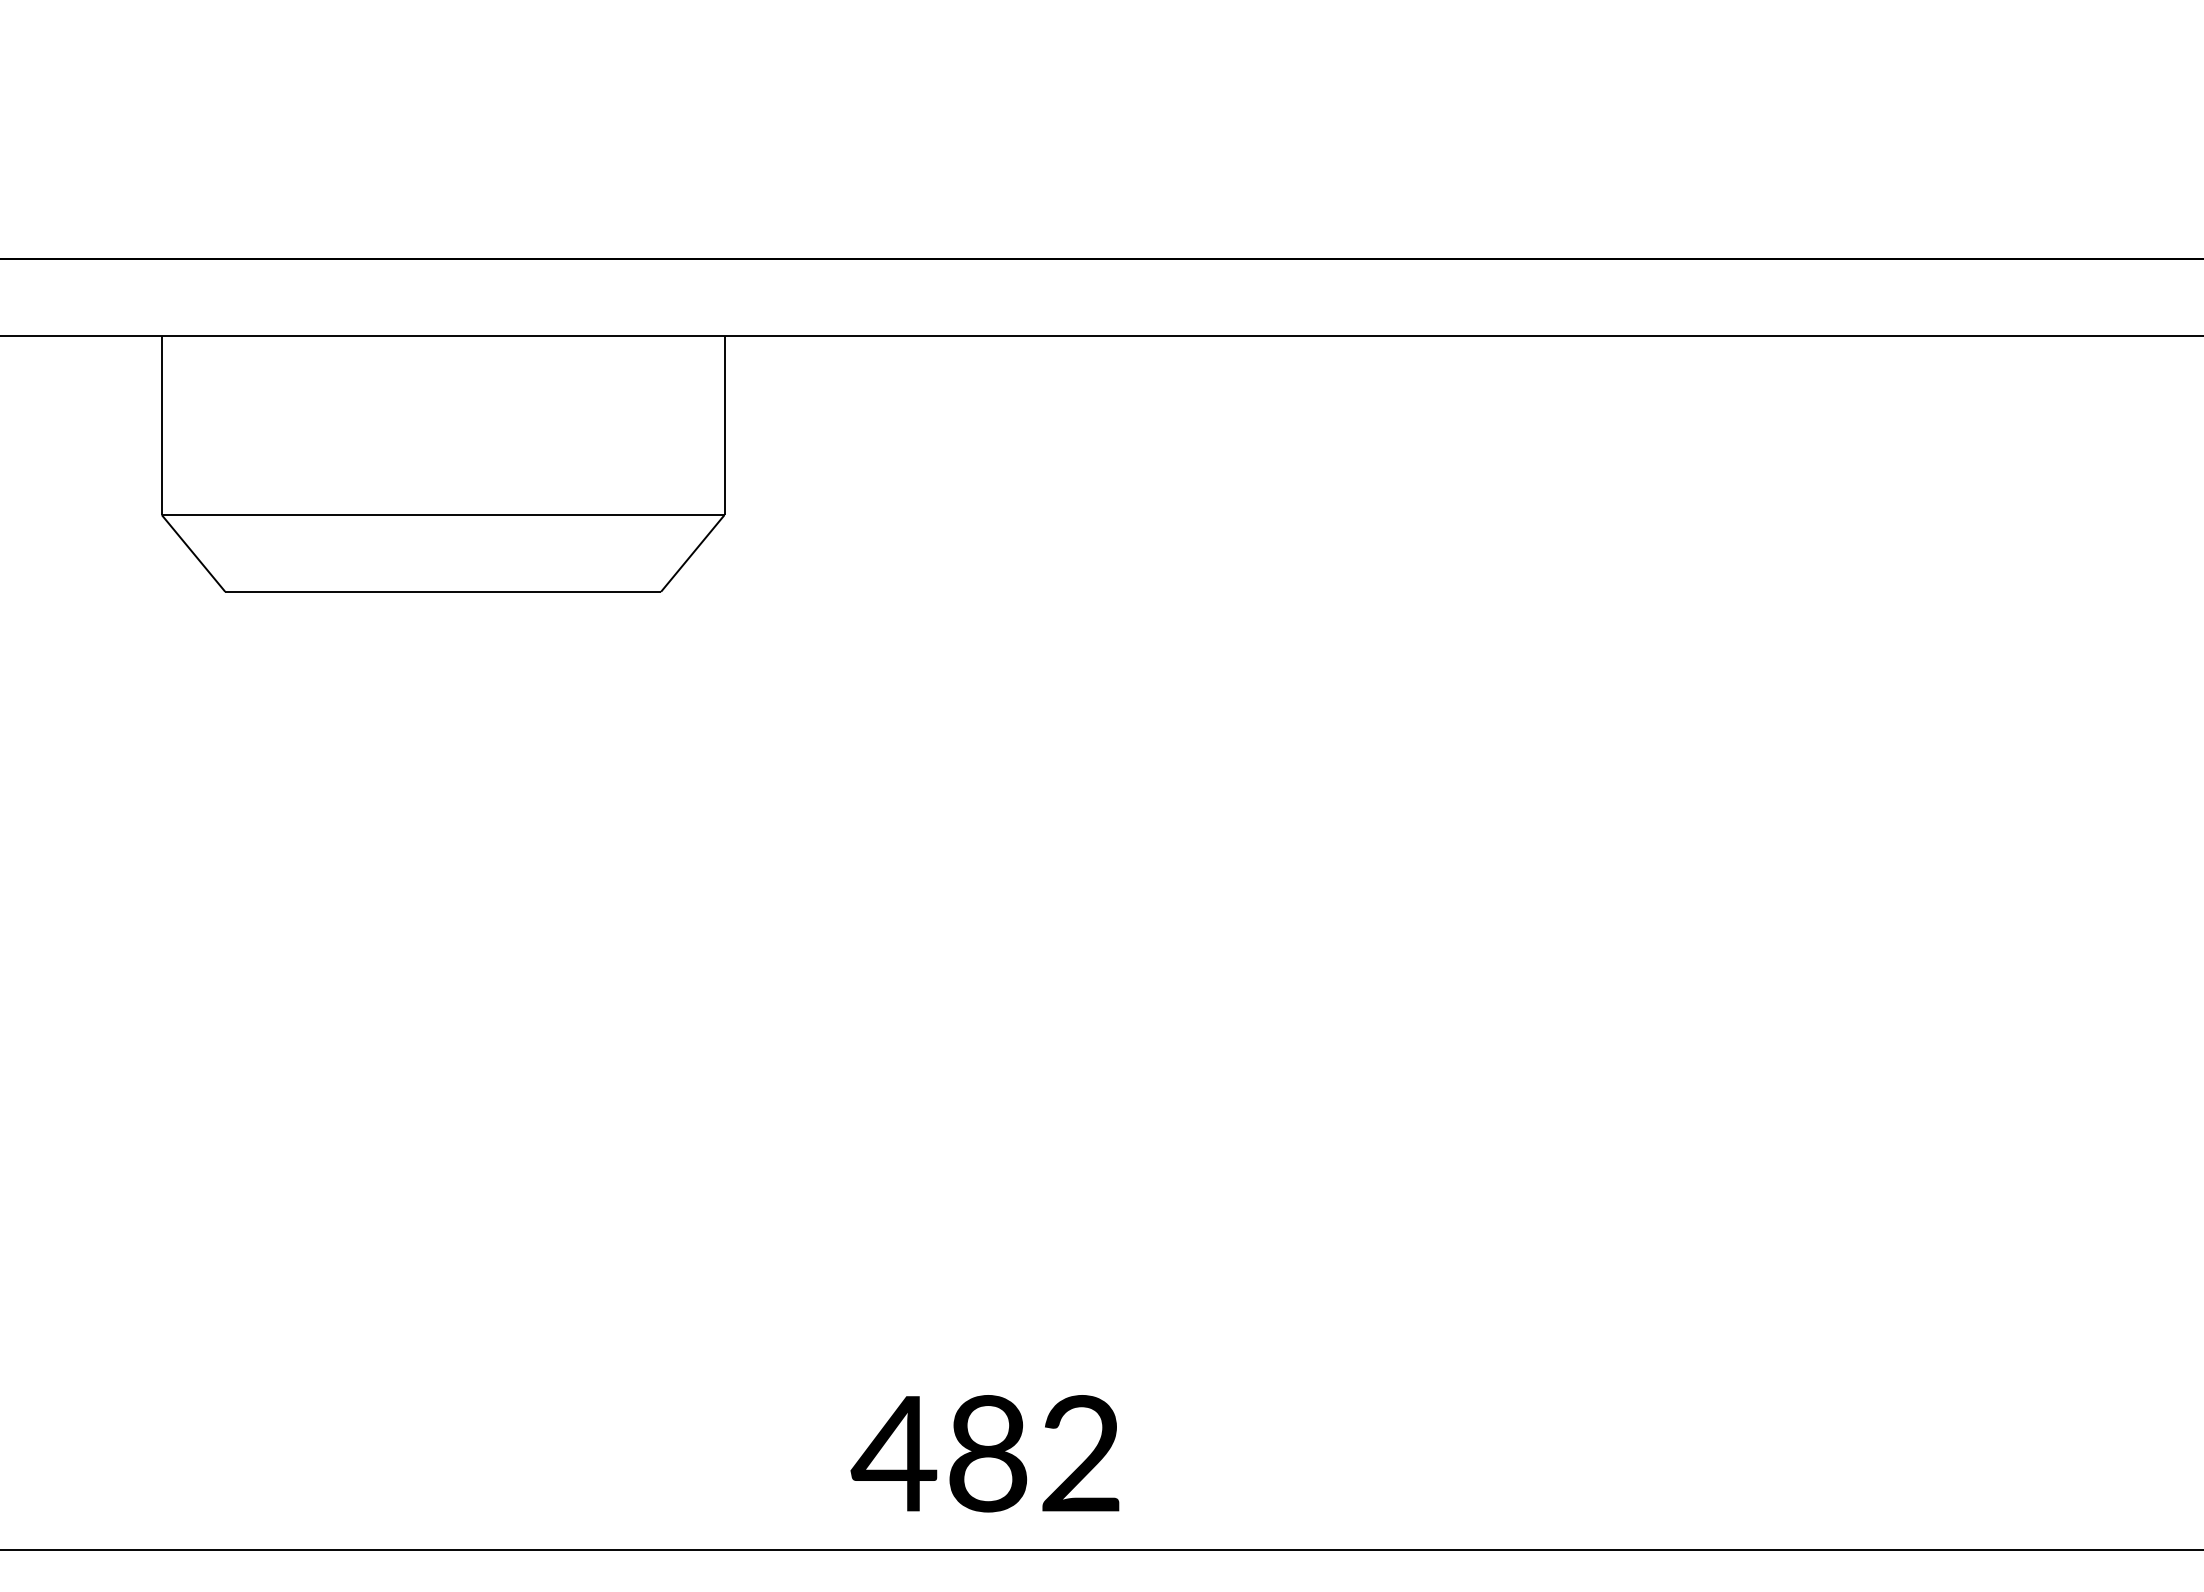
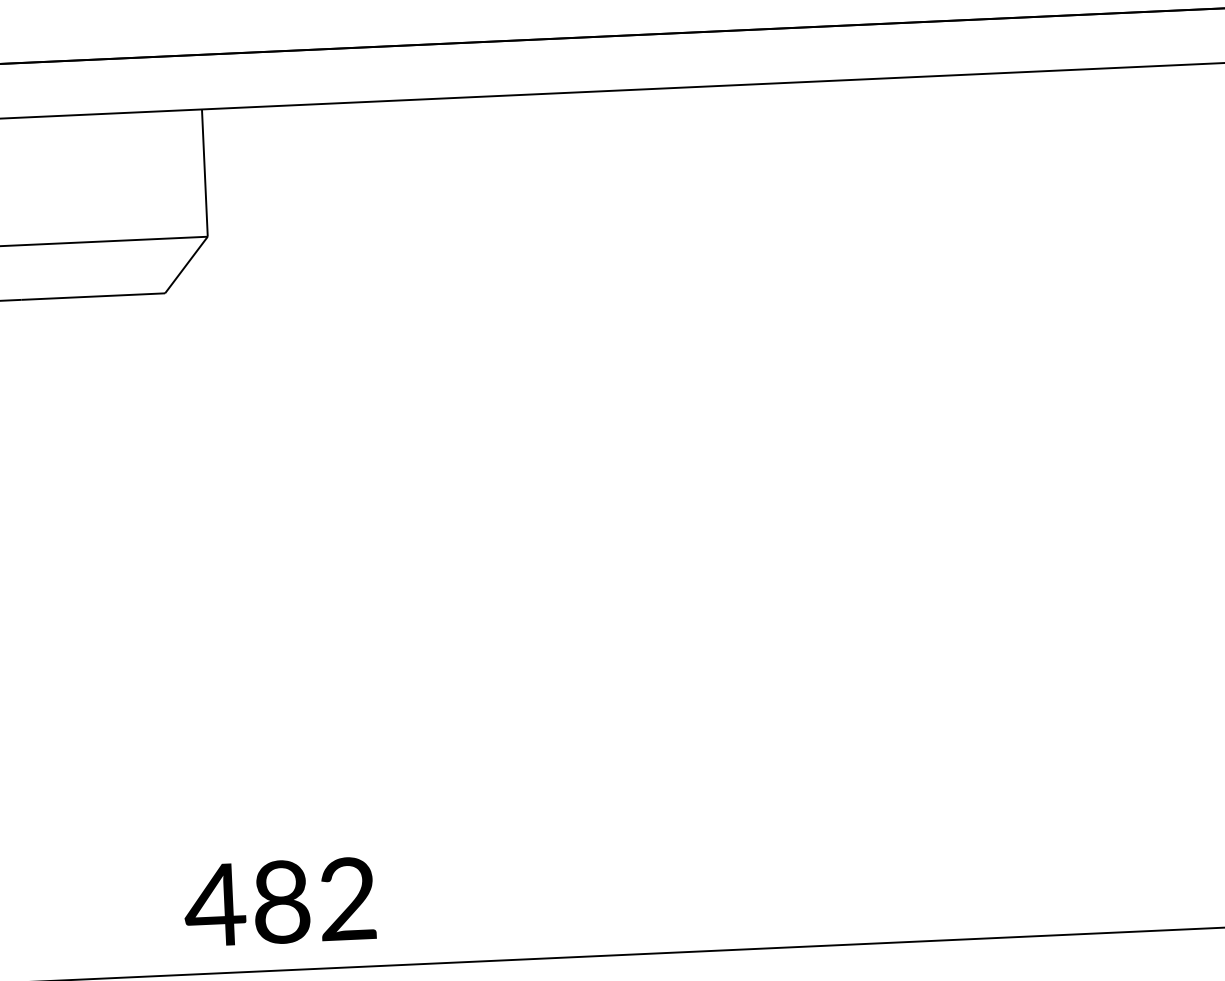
text: (984, 1453) -> (279, 902), moved

